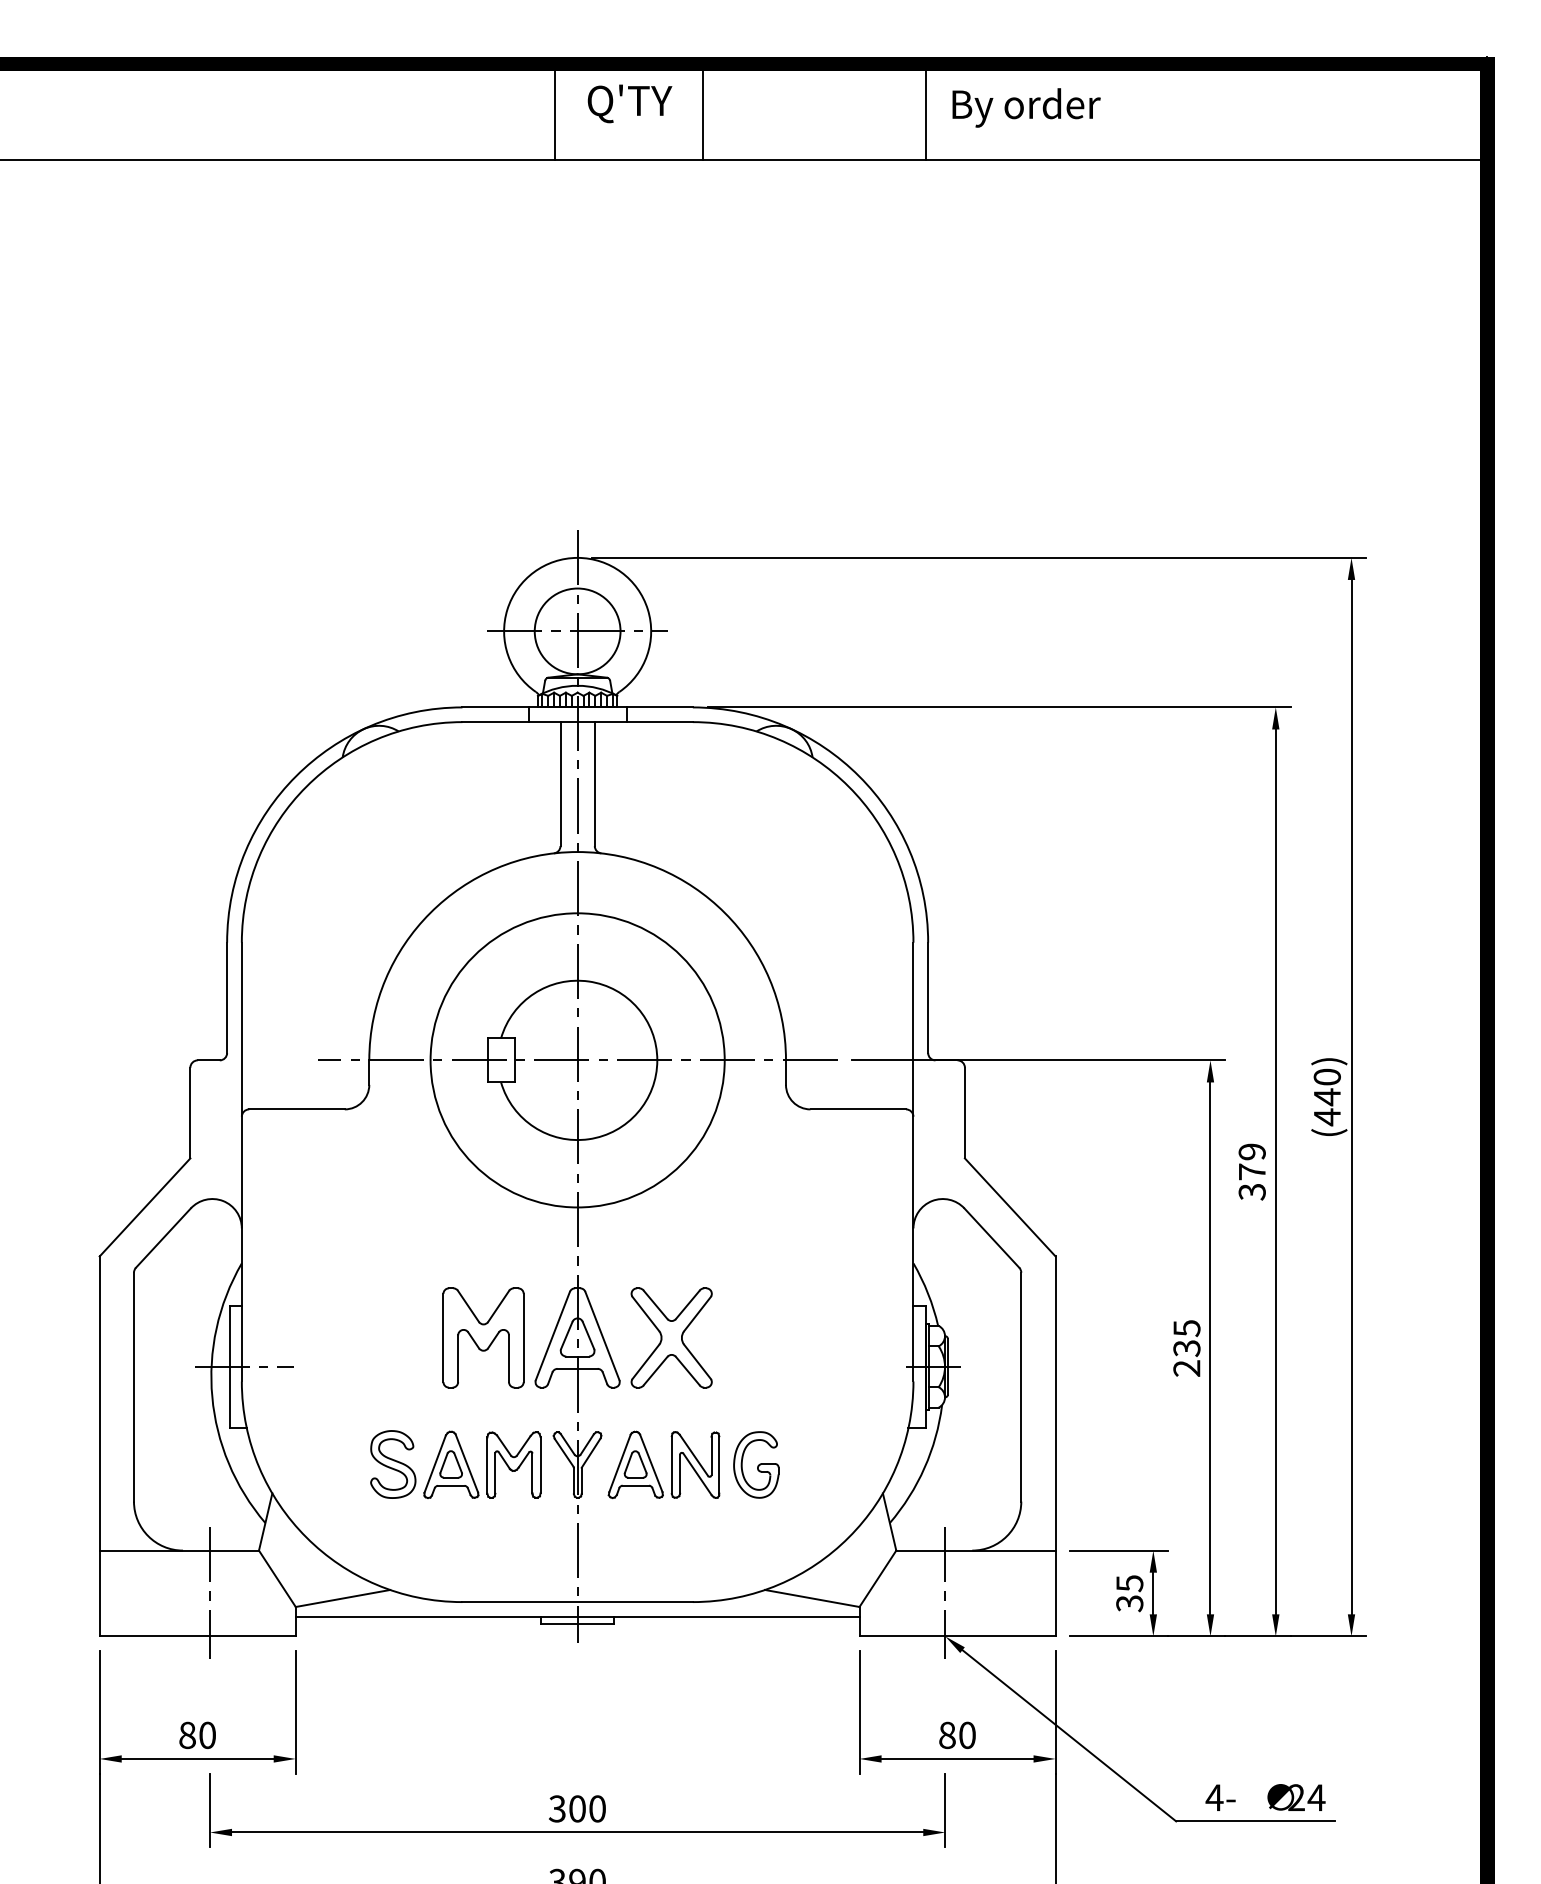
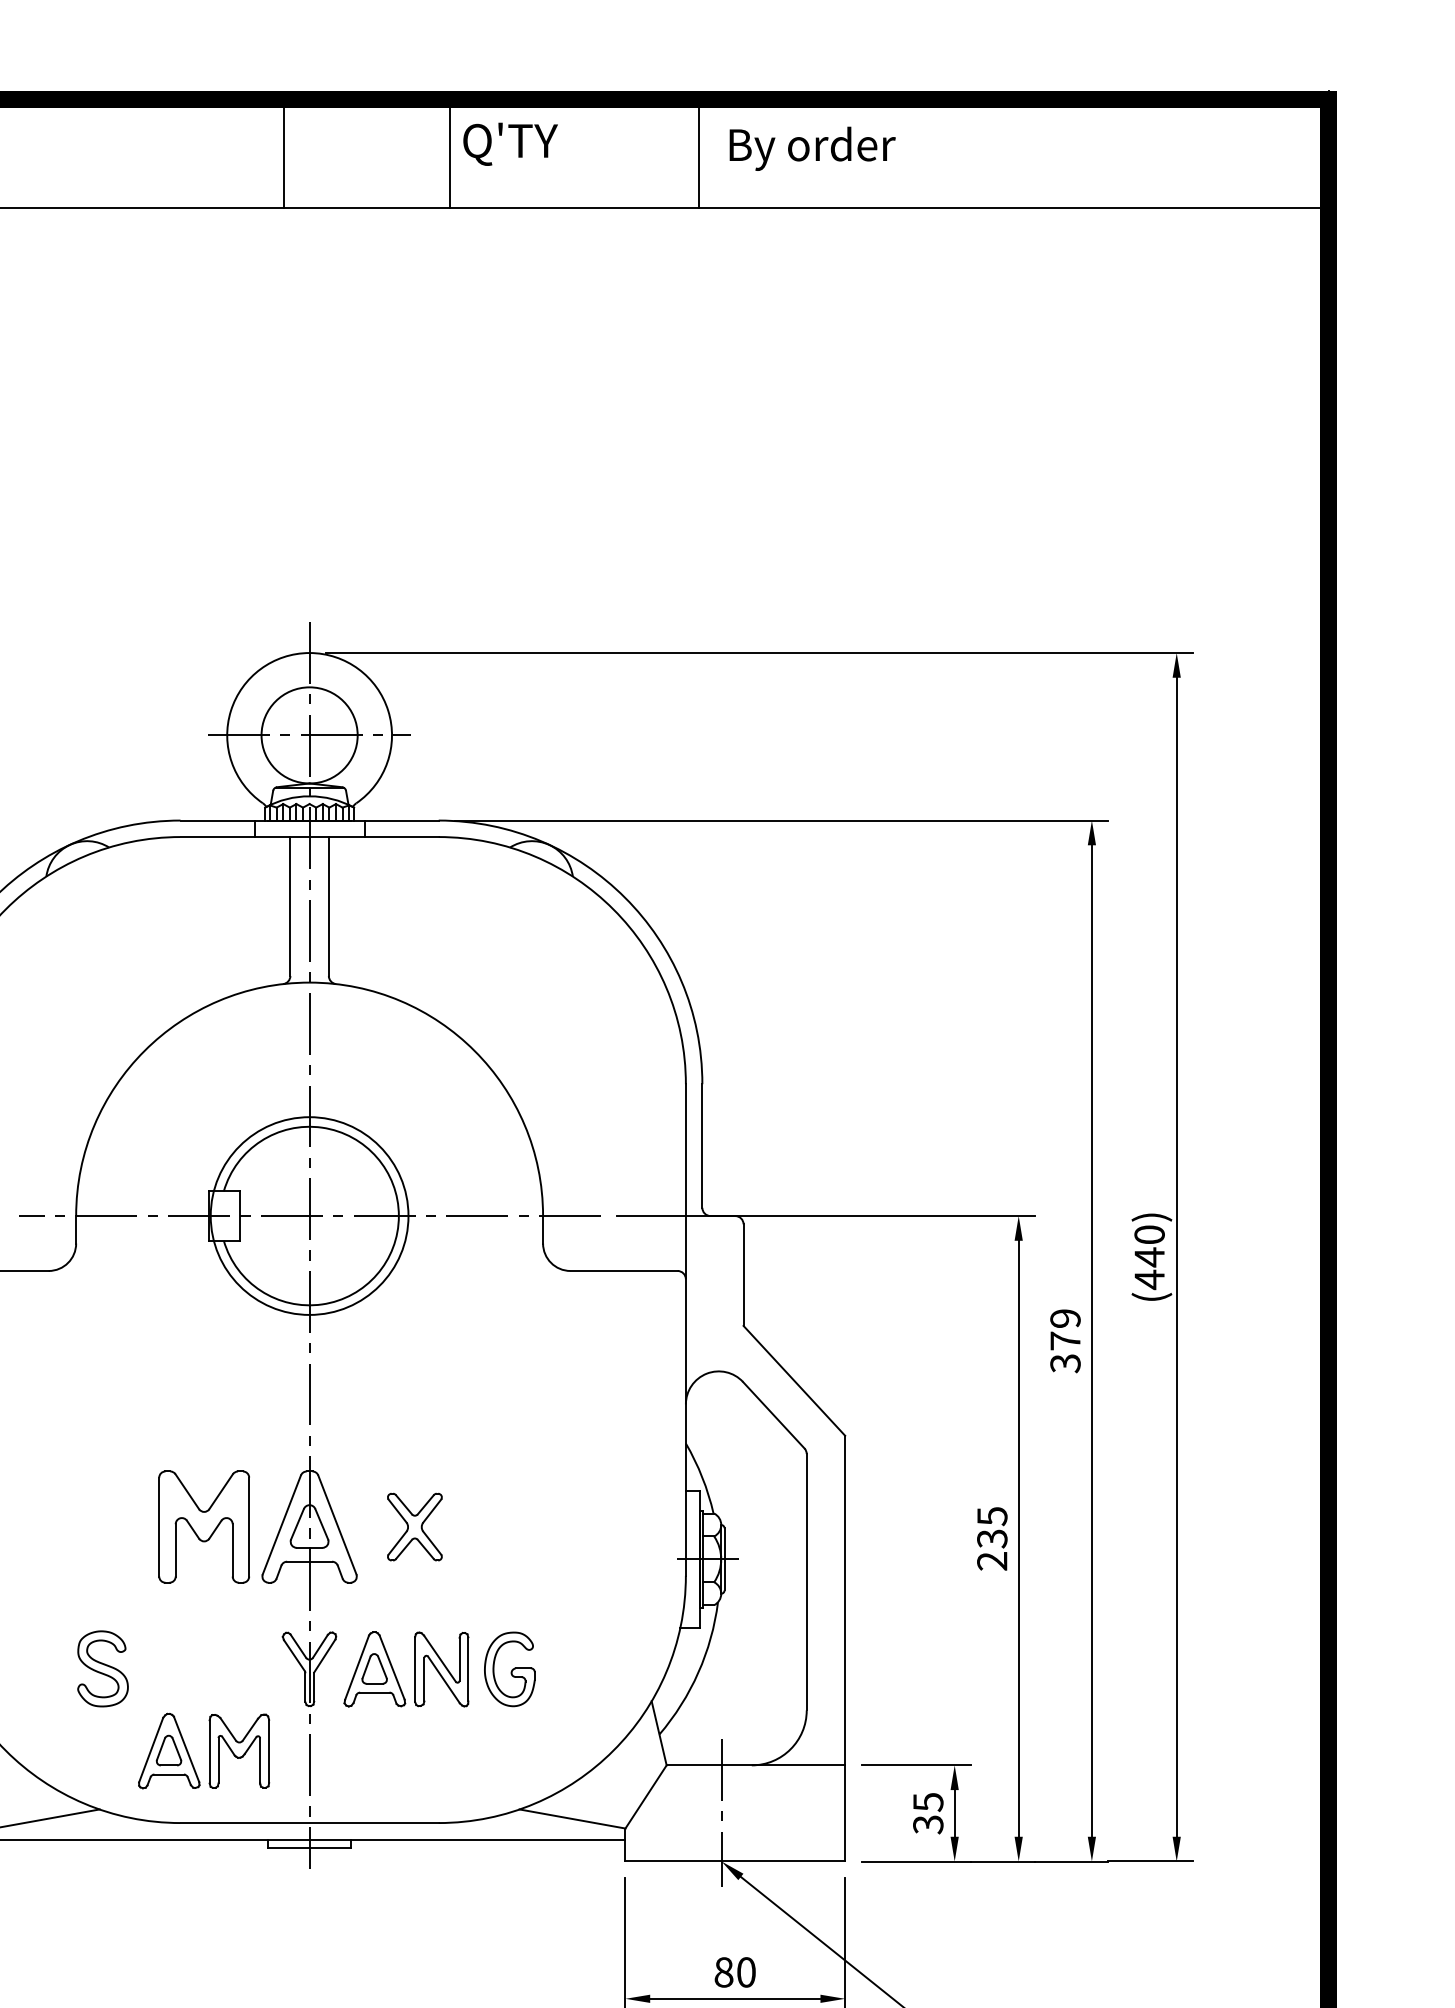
text: (629, 103) -> (510, 143), moved
circle: (577, 1060) -> (309, 1216), size x0.6
part: (671, 1337) -> (414, 1526), size x0.6
part: (482, 1464) -> (204, 1750), moved

